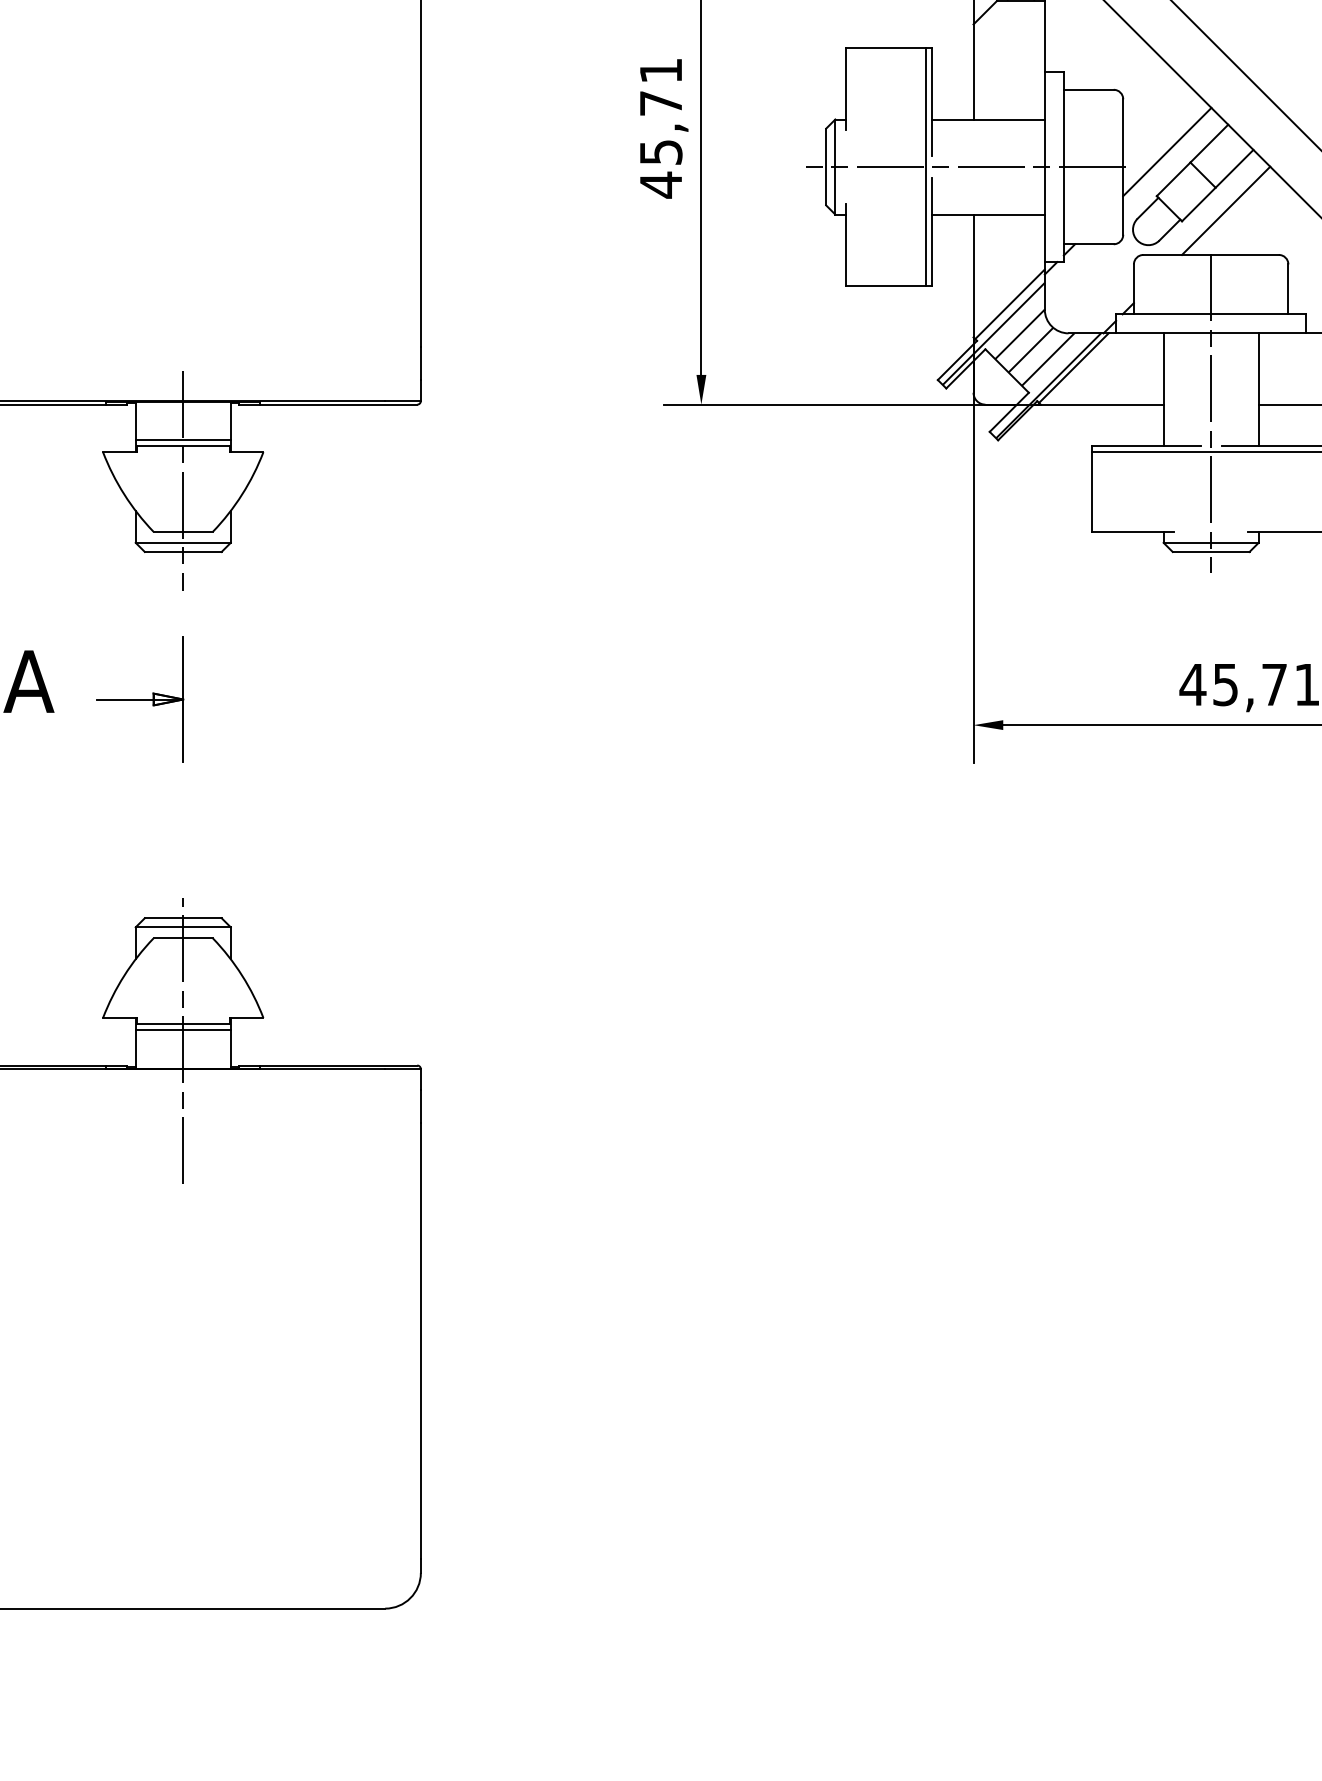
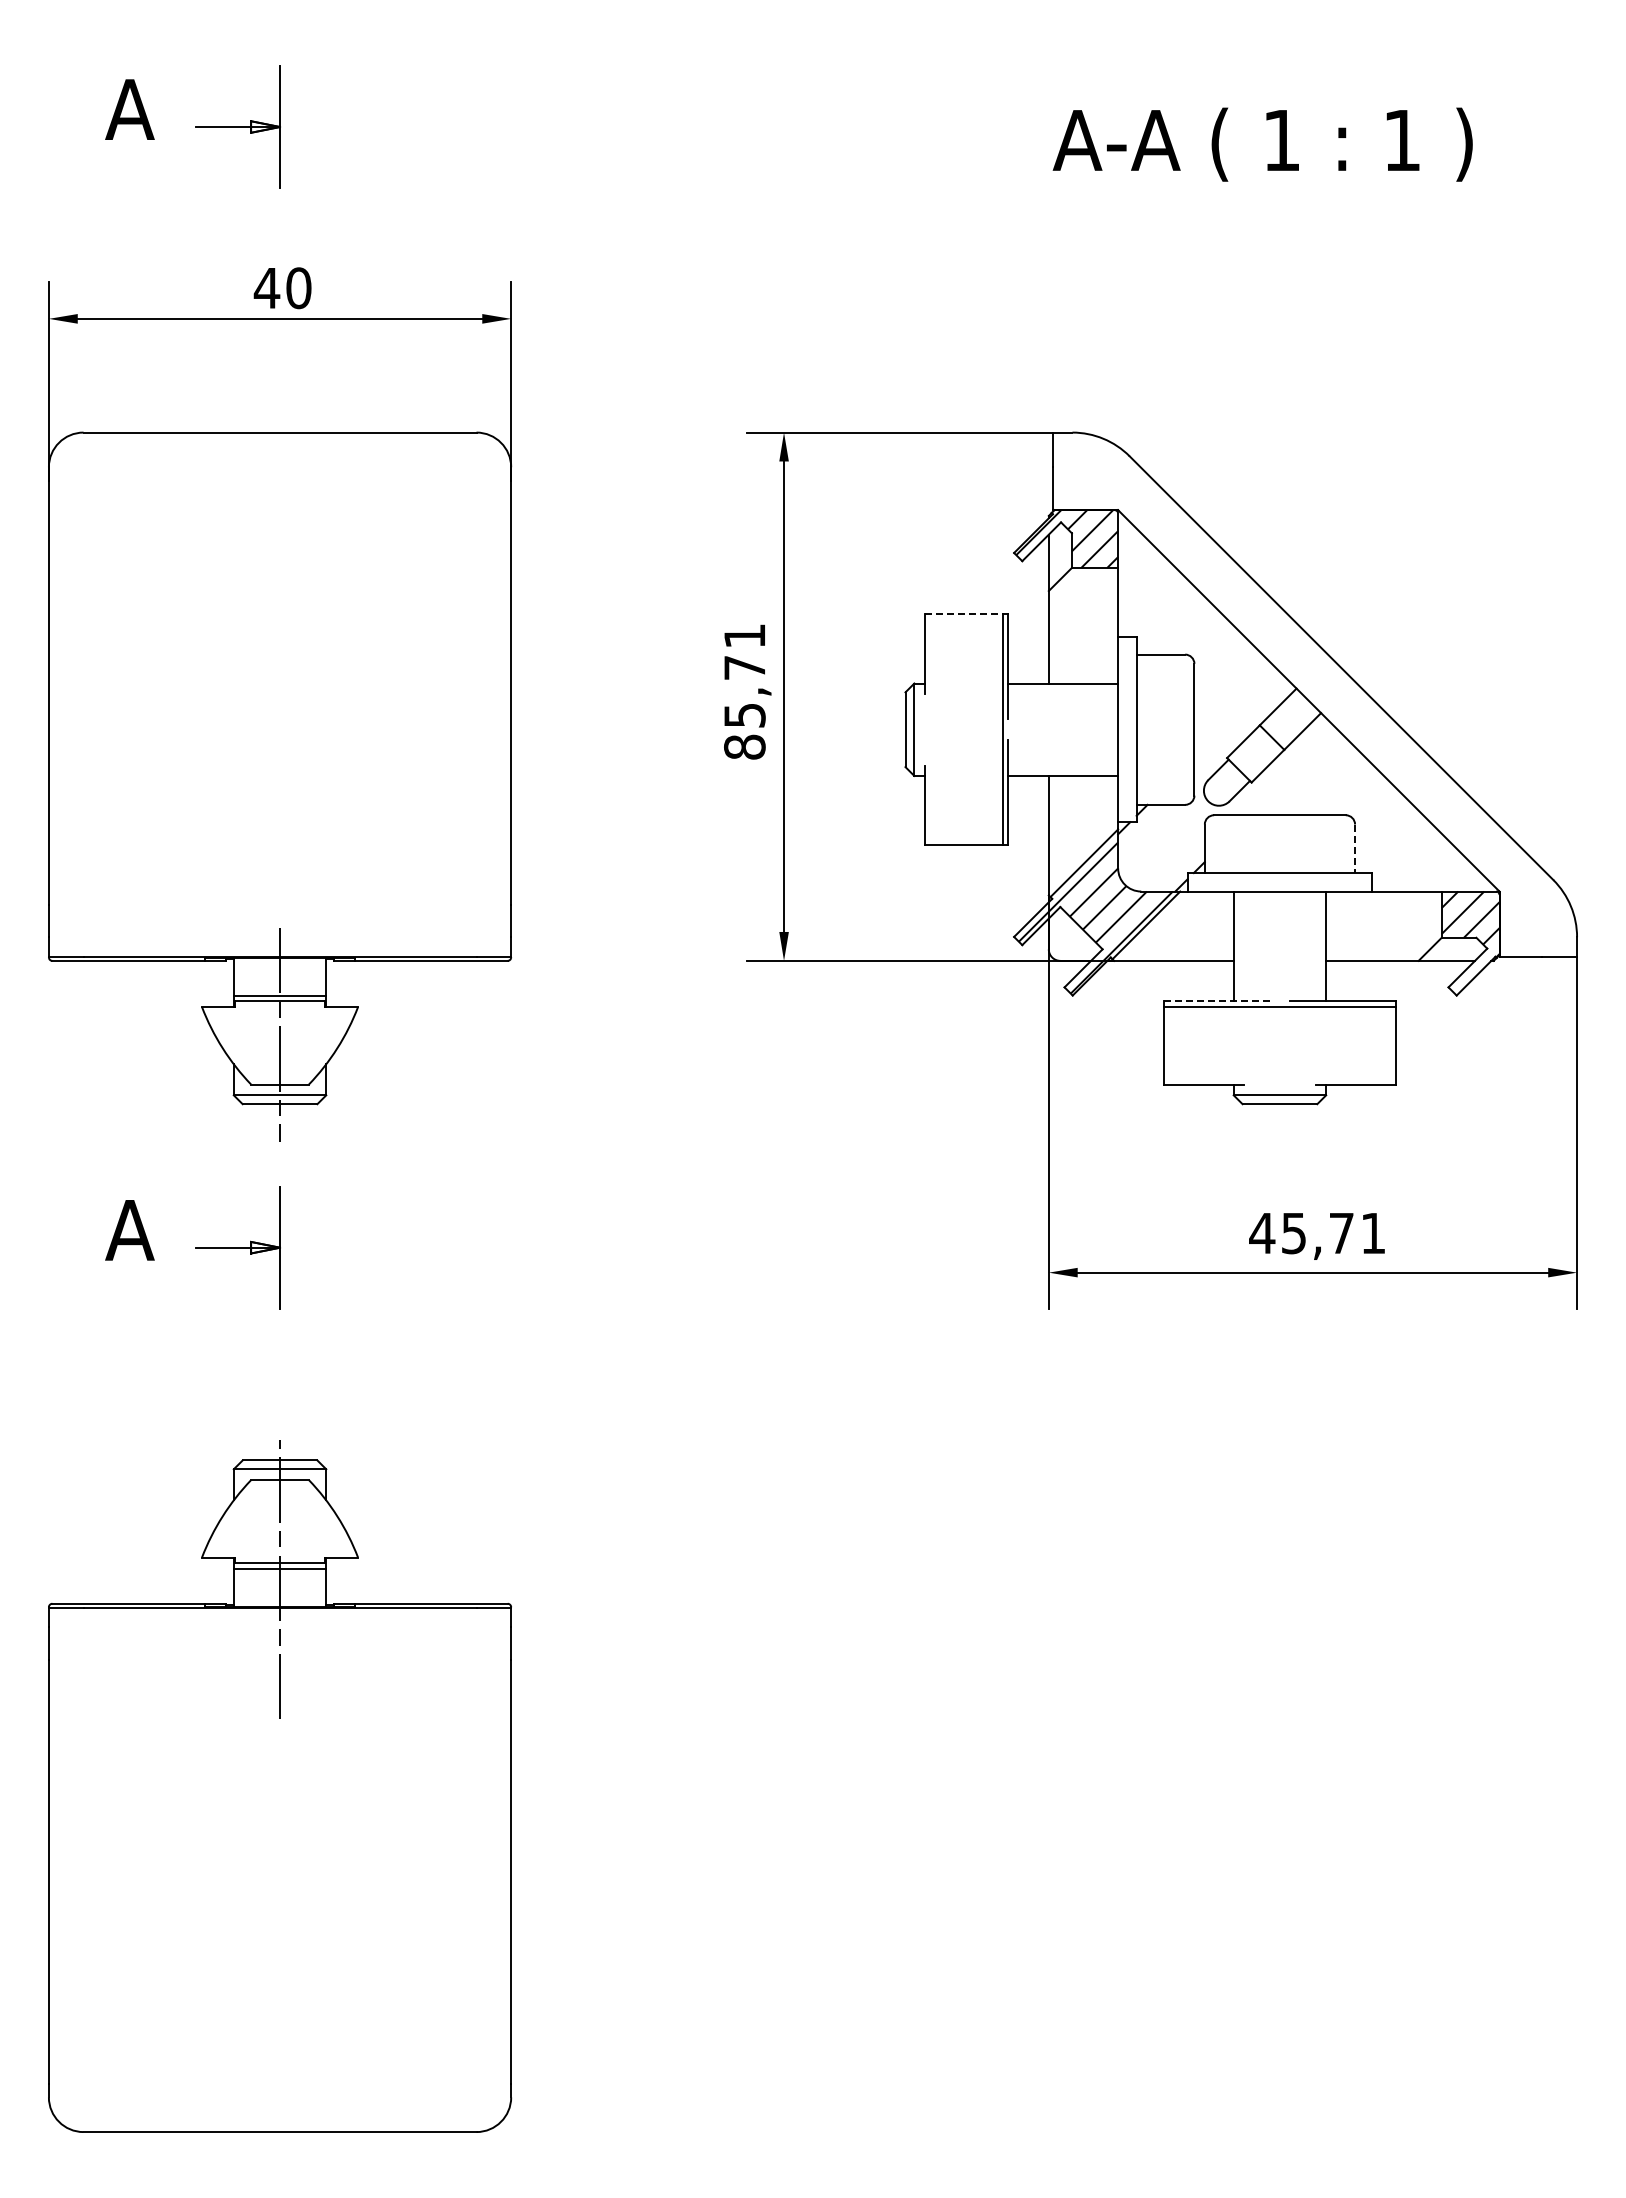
line: (885, 48) -> (963, 614), solid -> dashed
line: (1167, 152) -> (1237, 715), removed
line: (965, 166) -> (1040, 729), removed
text: (660, 185) -> (744, 747), 45,71 -> 85,71
line: (1226, 210) -> (1294, 772), removed
line: (1288, 290) -> (1355, 849), solid -> dashed
line: (1210, 413) -> (1279, 969), removed
line: (1146, 446) -> (1217, 1001), solid -> dashed

